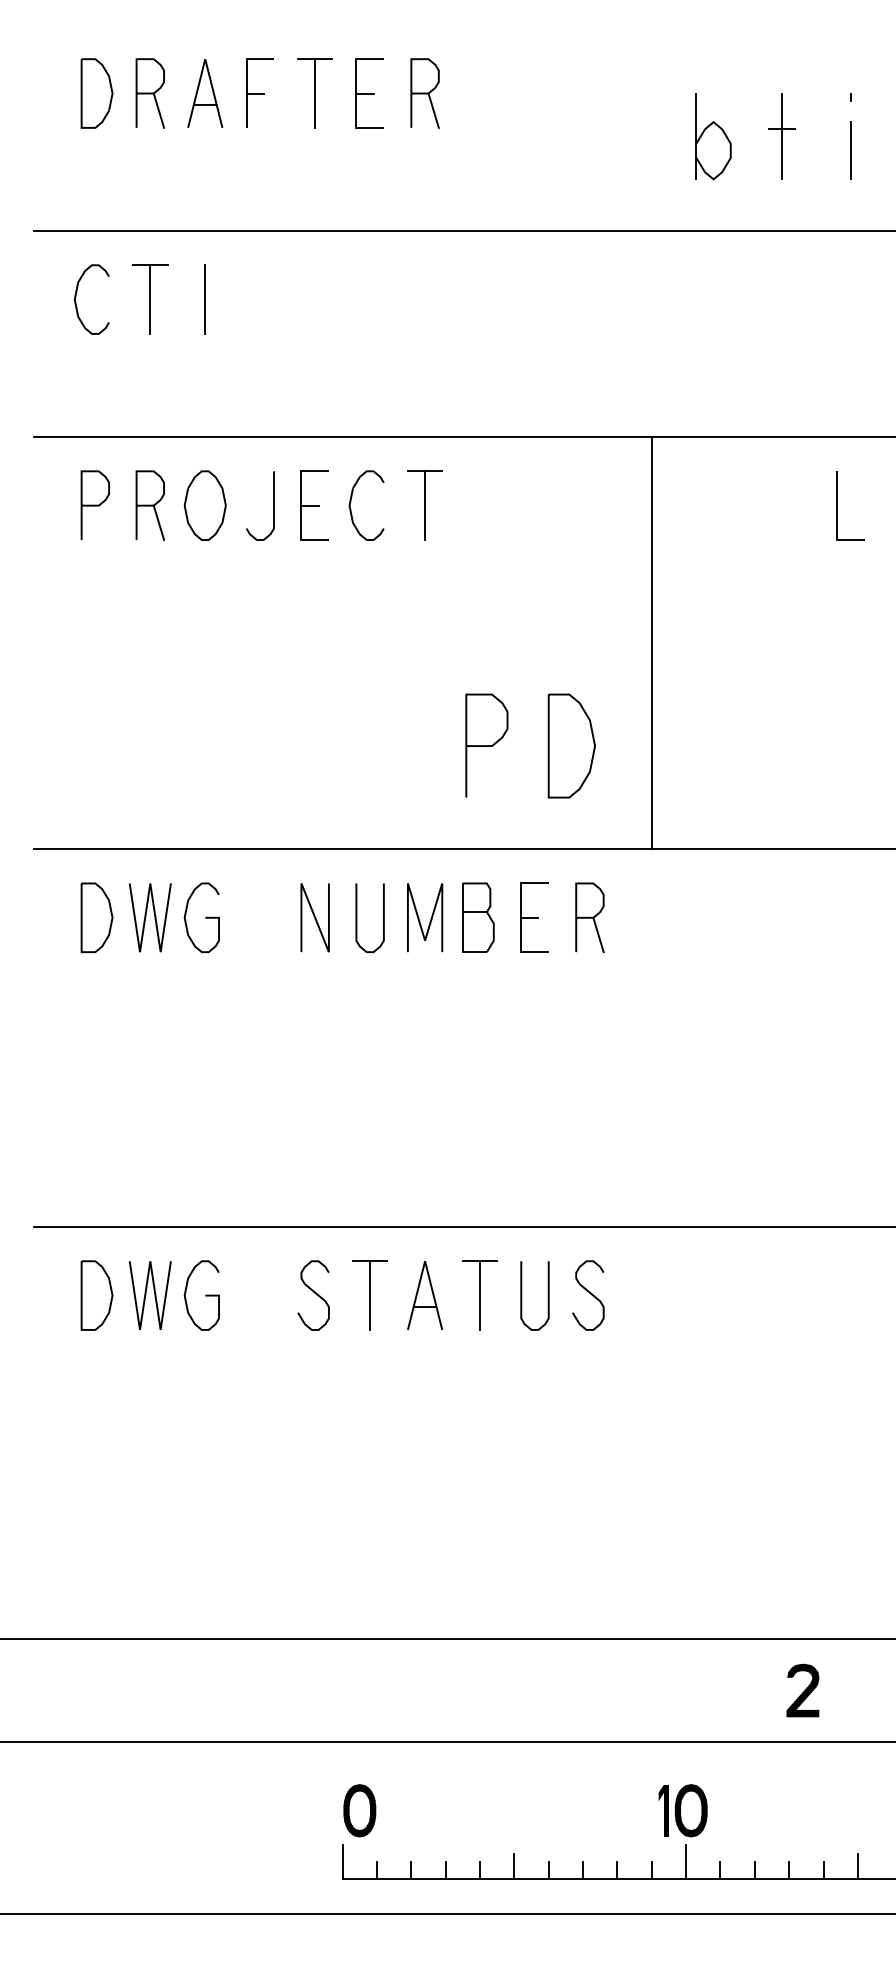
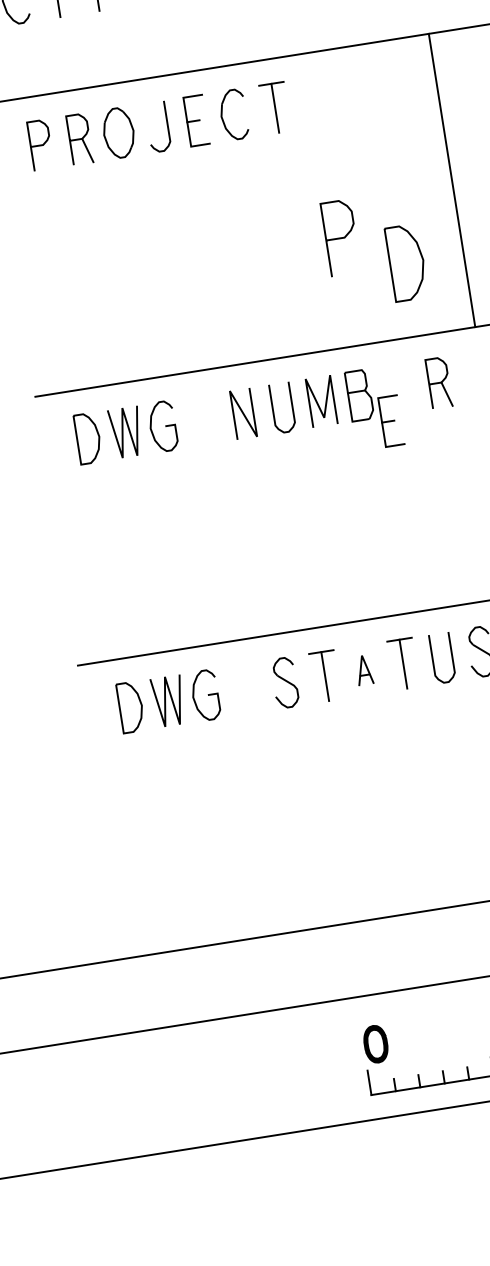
curve: (486, 745) -> (340, 237), moved
part: (534, 917) -> (391, 420), moved
part: (424, 1295) -> (363, 670), size x0.6

